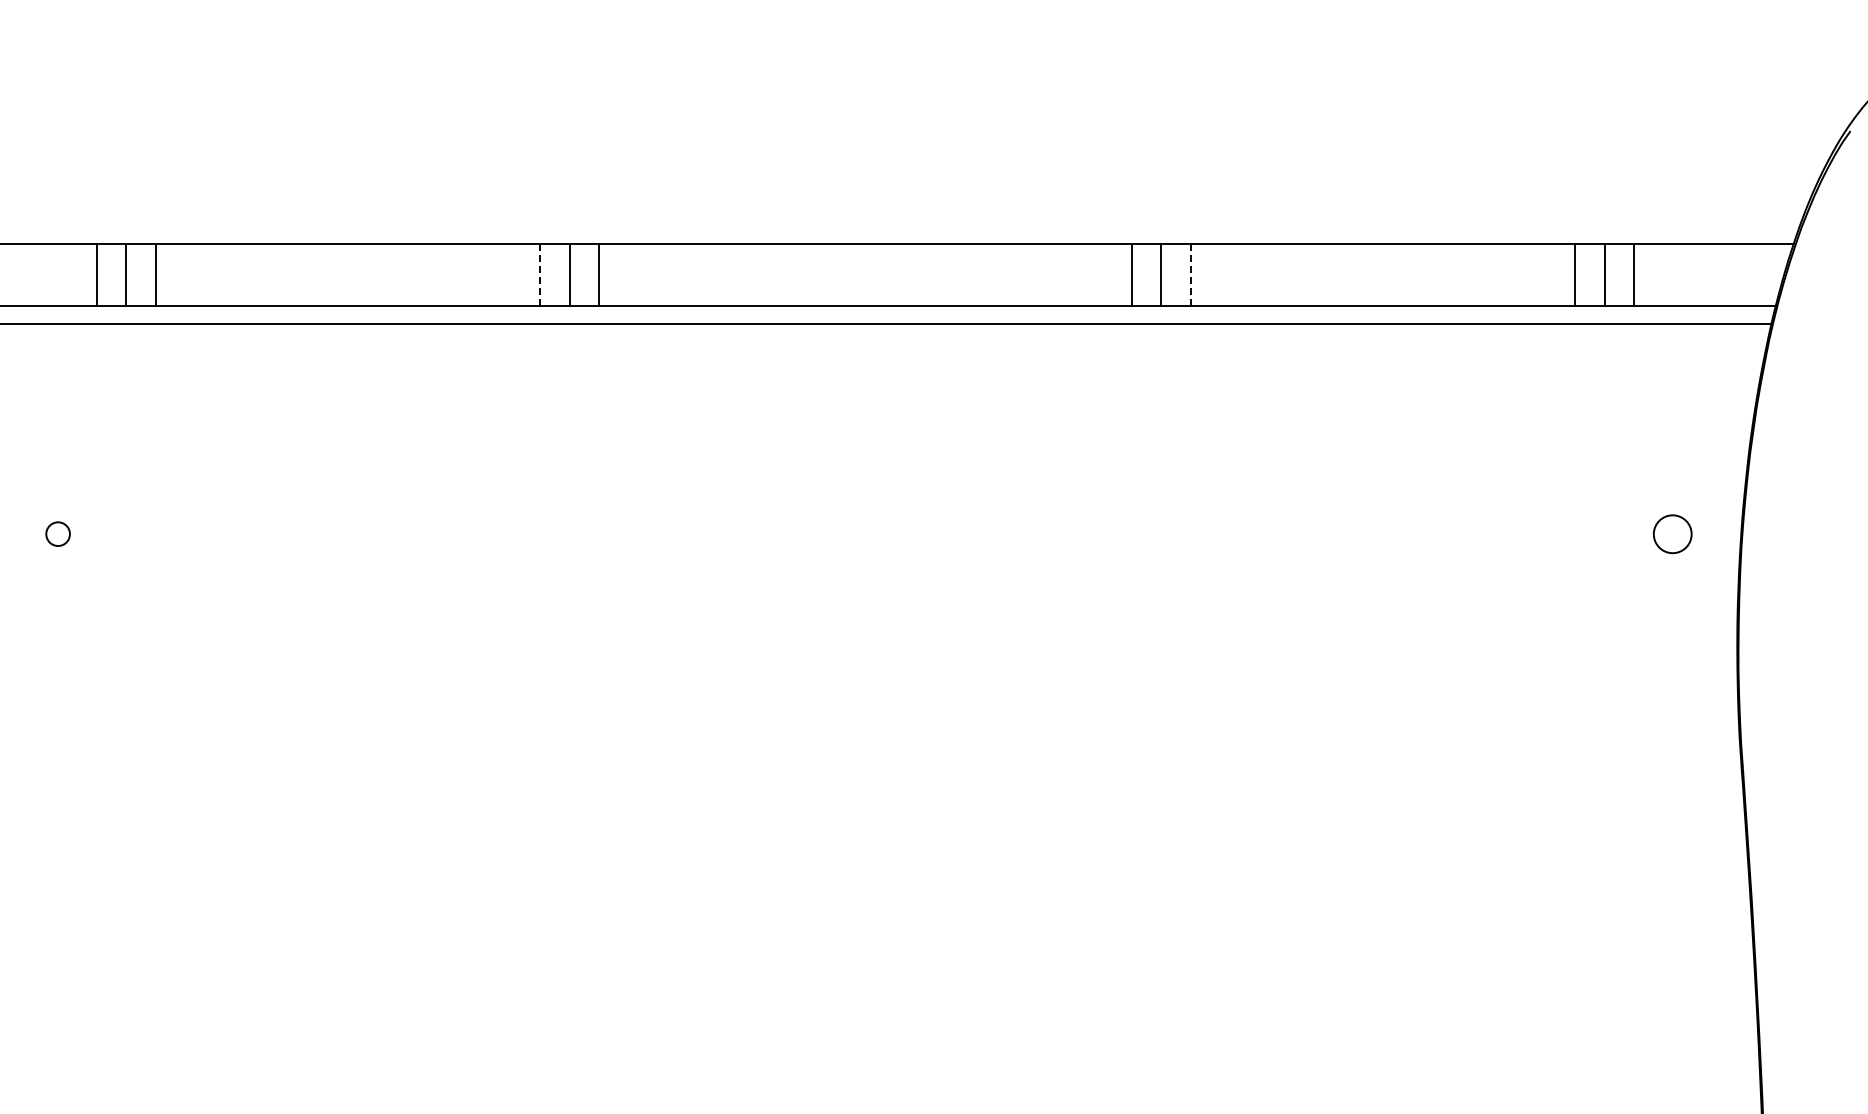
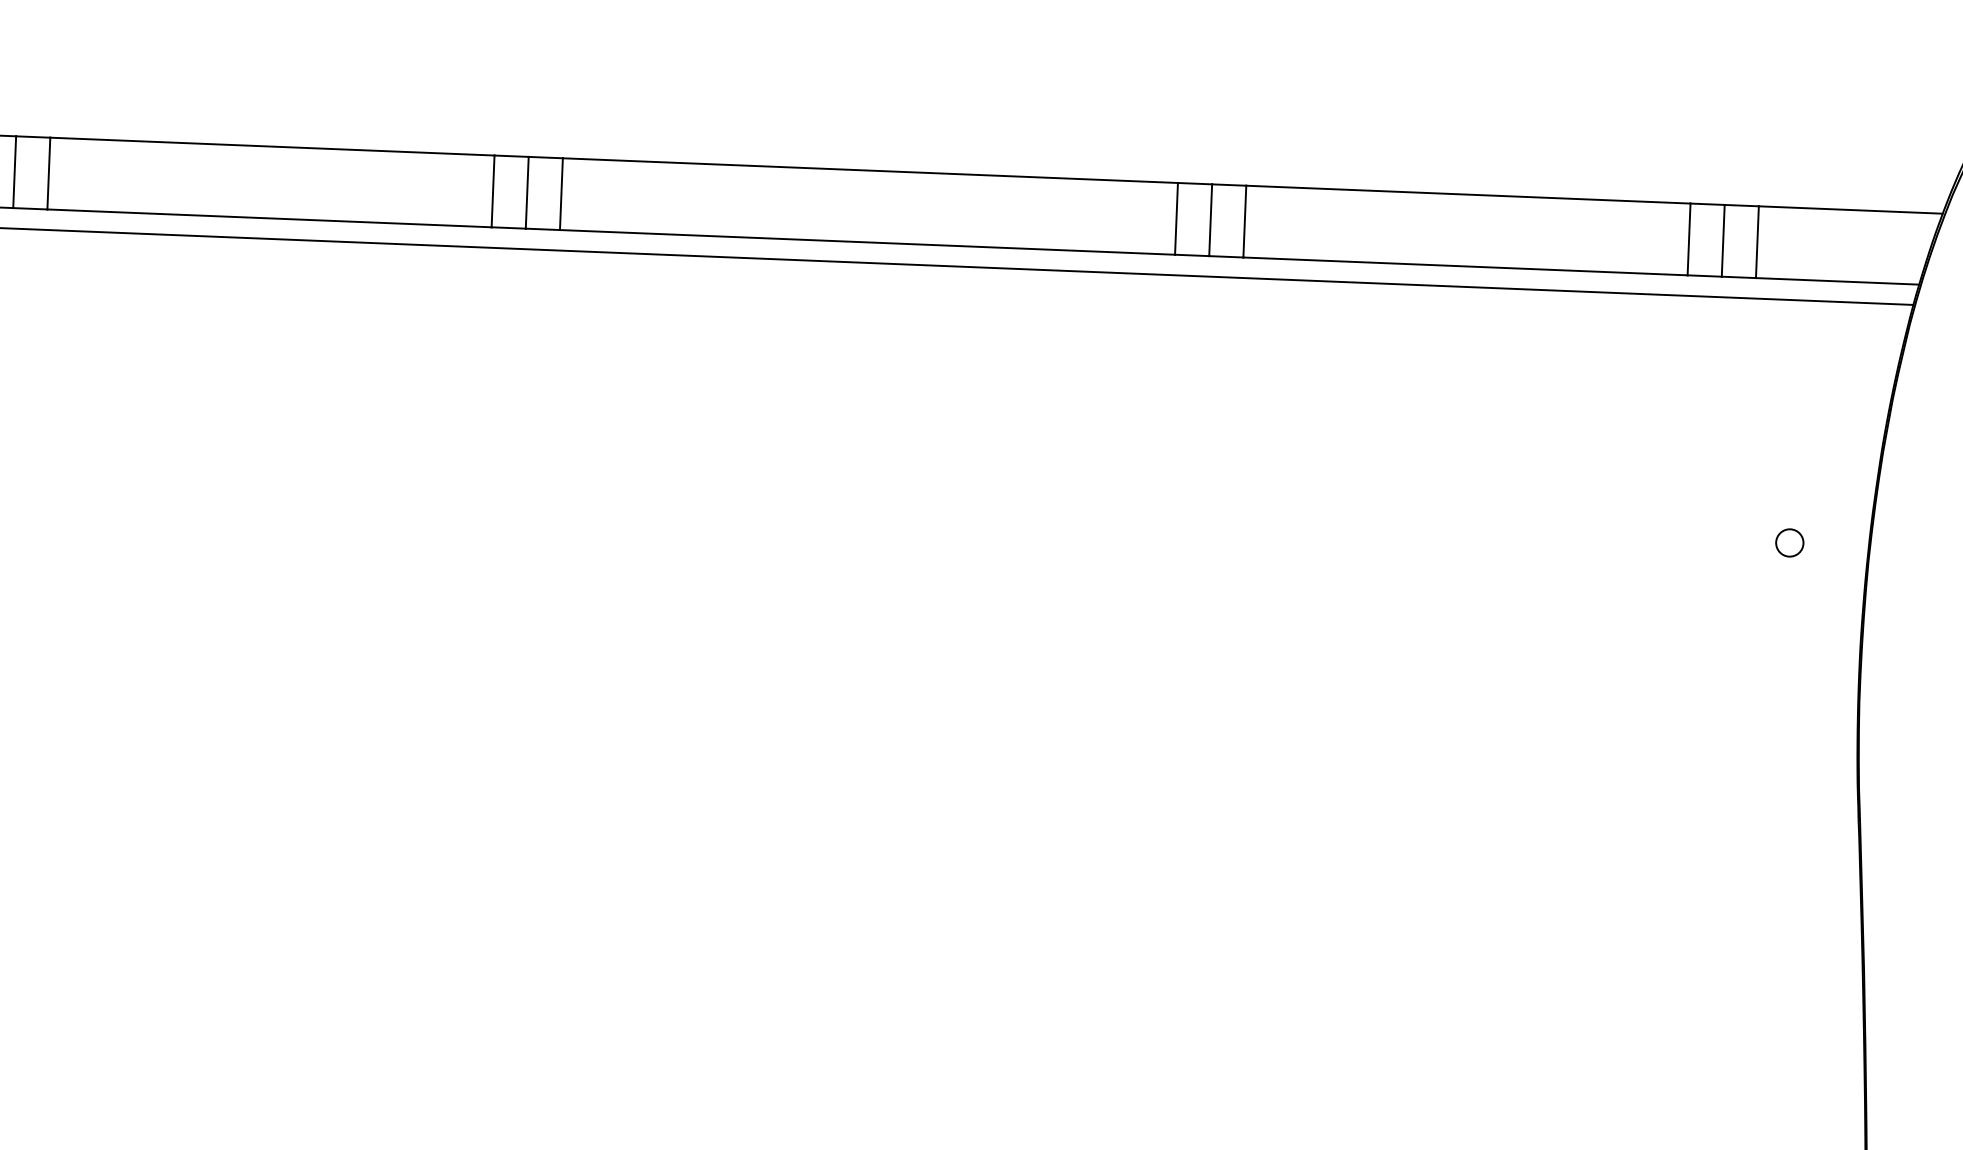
line: (540, 274) -> (493, 190), dashed -> solid
line: (1190, 275) -> (1244, 221), dashed -> solid
circle: (1672, 533) -> (1789, 542), size x0.62

